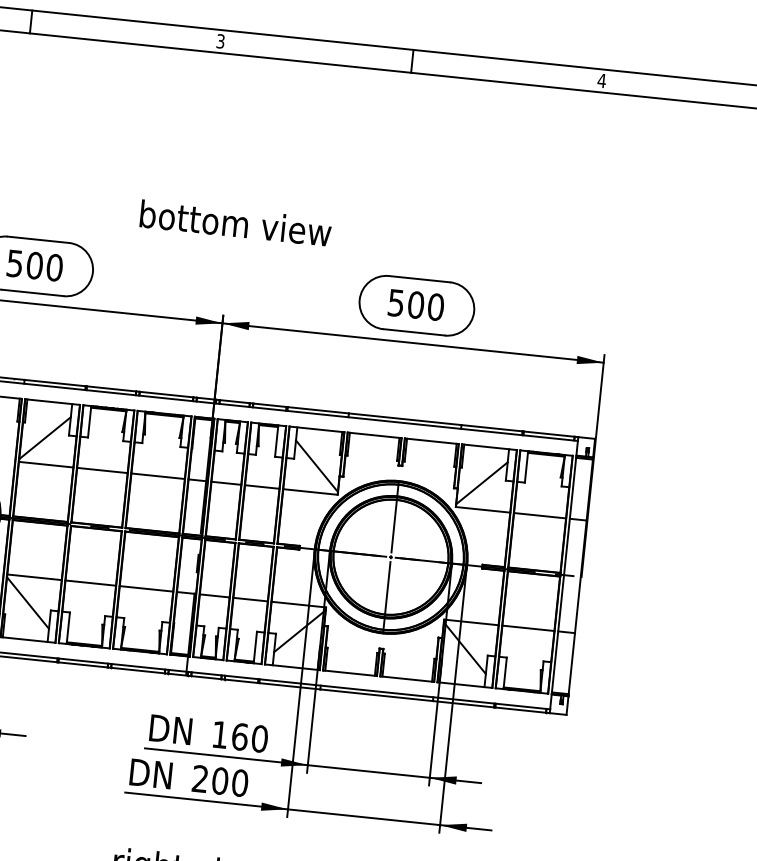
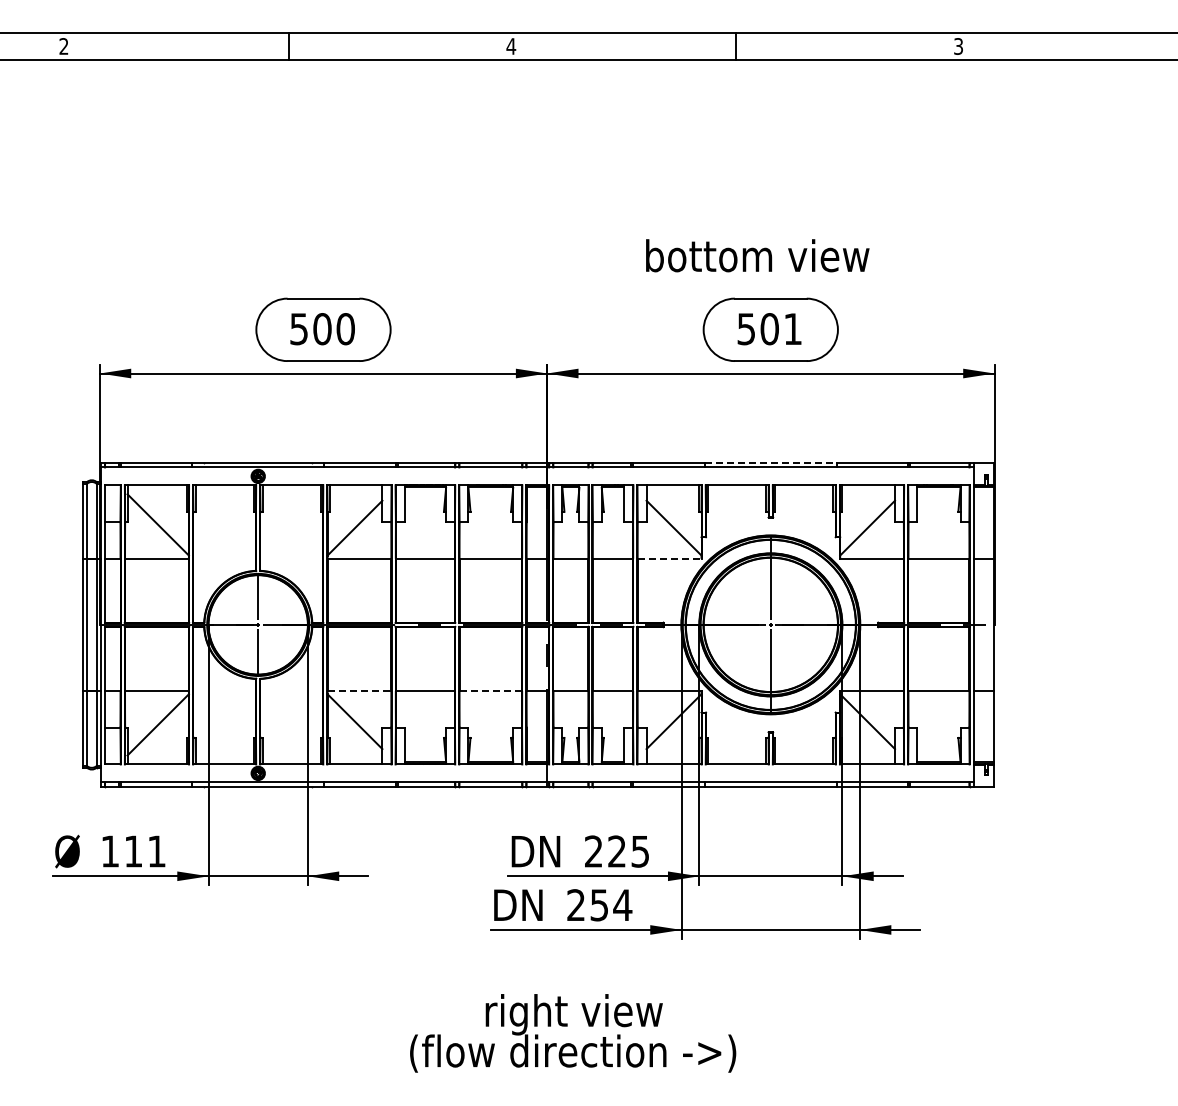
text: (220, 41) -> (511, 46), 3 -> 4
text: (601, 80) -> (958, 46), 4 -> 3
text: (235, 223) -> (757, 255), moved
text: (436, 307) -> (793, 329), 500 -> 501
line: (405, 418) -> (771, 462), solid -> dashed
line: (310, 491) -> (669, 558), solid -> dashed
line: (34, 576) -> (359, 690), solid -> dashed
line: (147, 588) -> (491, 690), solid -> dashed
text: (240, 736) -> (617, 851), 160 -> 225
text: (230, 782) -> (611, 905), 200 -> 254

